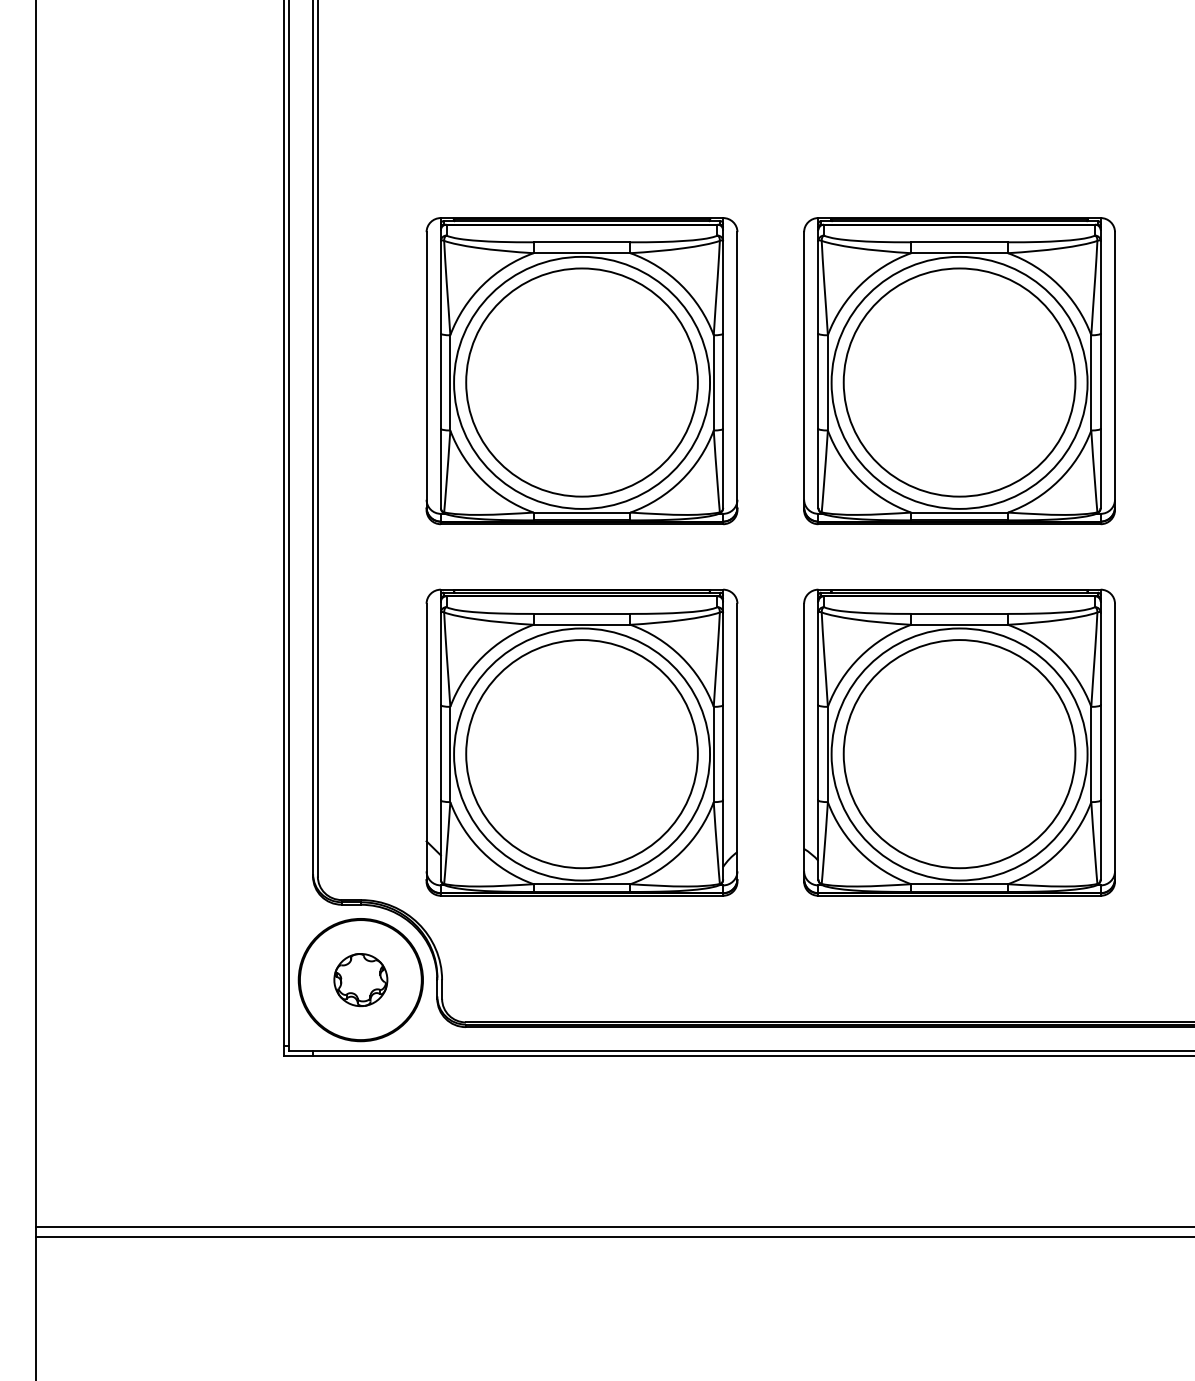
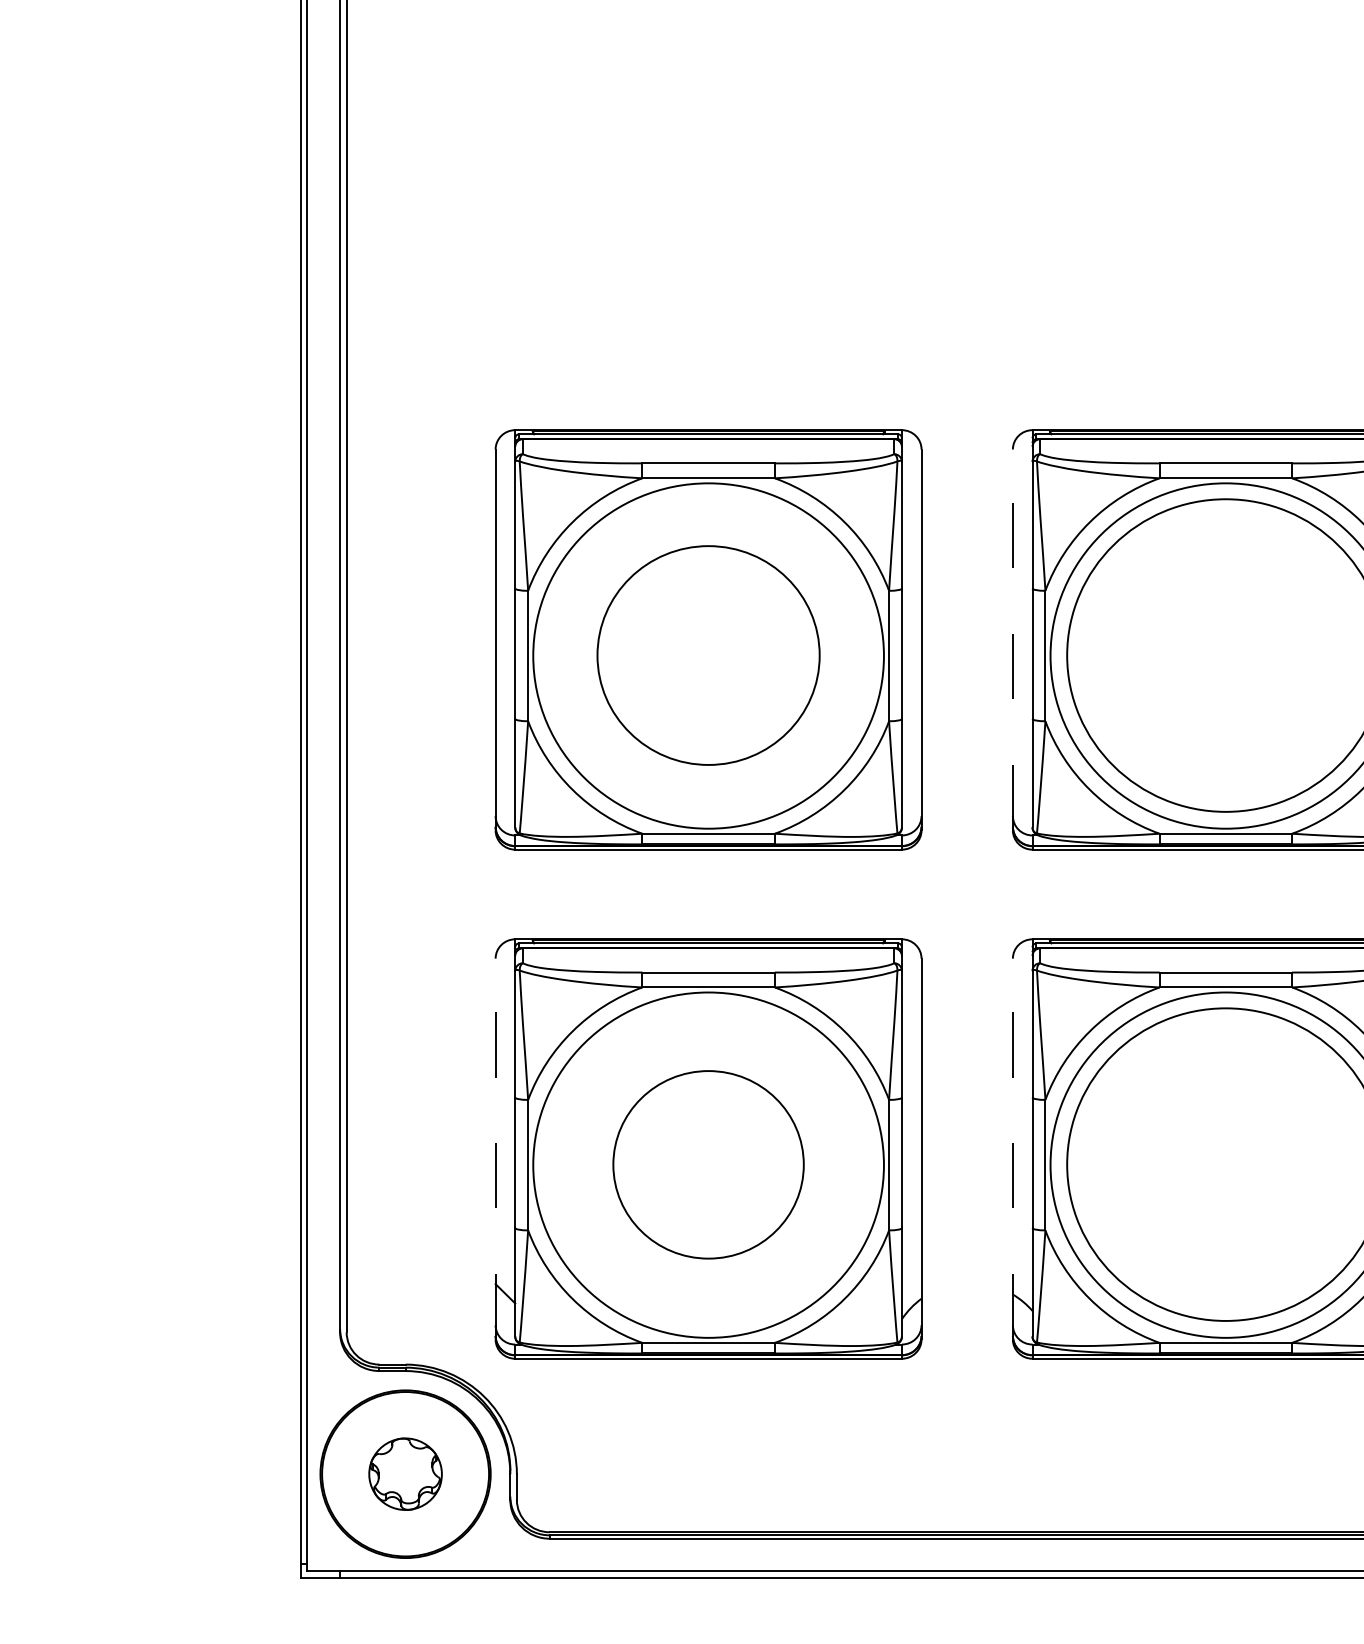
line: (804, 371) -> (1013, 640), solid -> dashed
part: (581, 382) -> (707, 655), size x0.7
line: (426, 742) -> (495, 1148), solid -> dashed
line: (804, 742) -> (1013, 1148), solid -> dashed
part: (581, 754) -> (707, 1165), size x0.6

